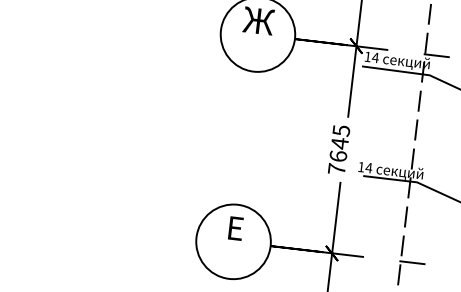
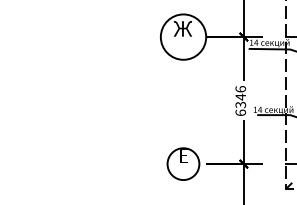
text: (338, 148) -> (240, 100), 7645 -> 6346
circle: (233, 240) -> (183, 163), size x0.7

